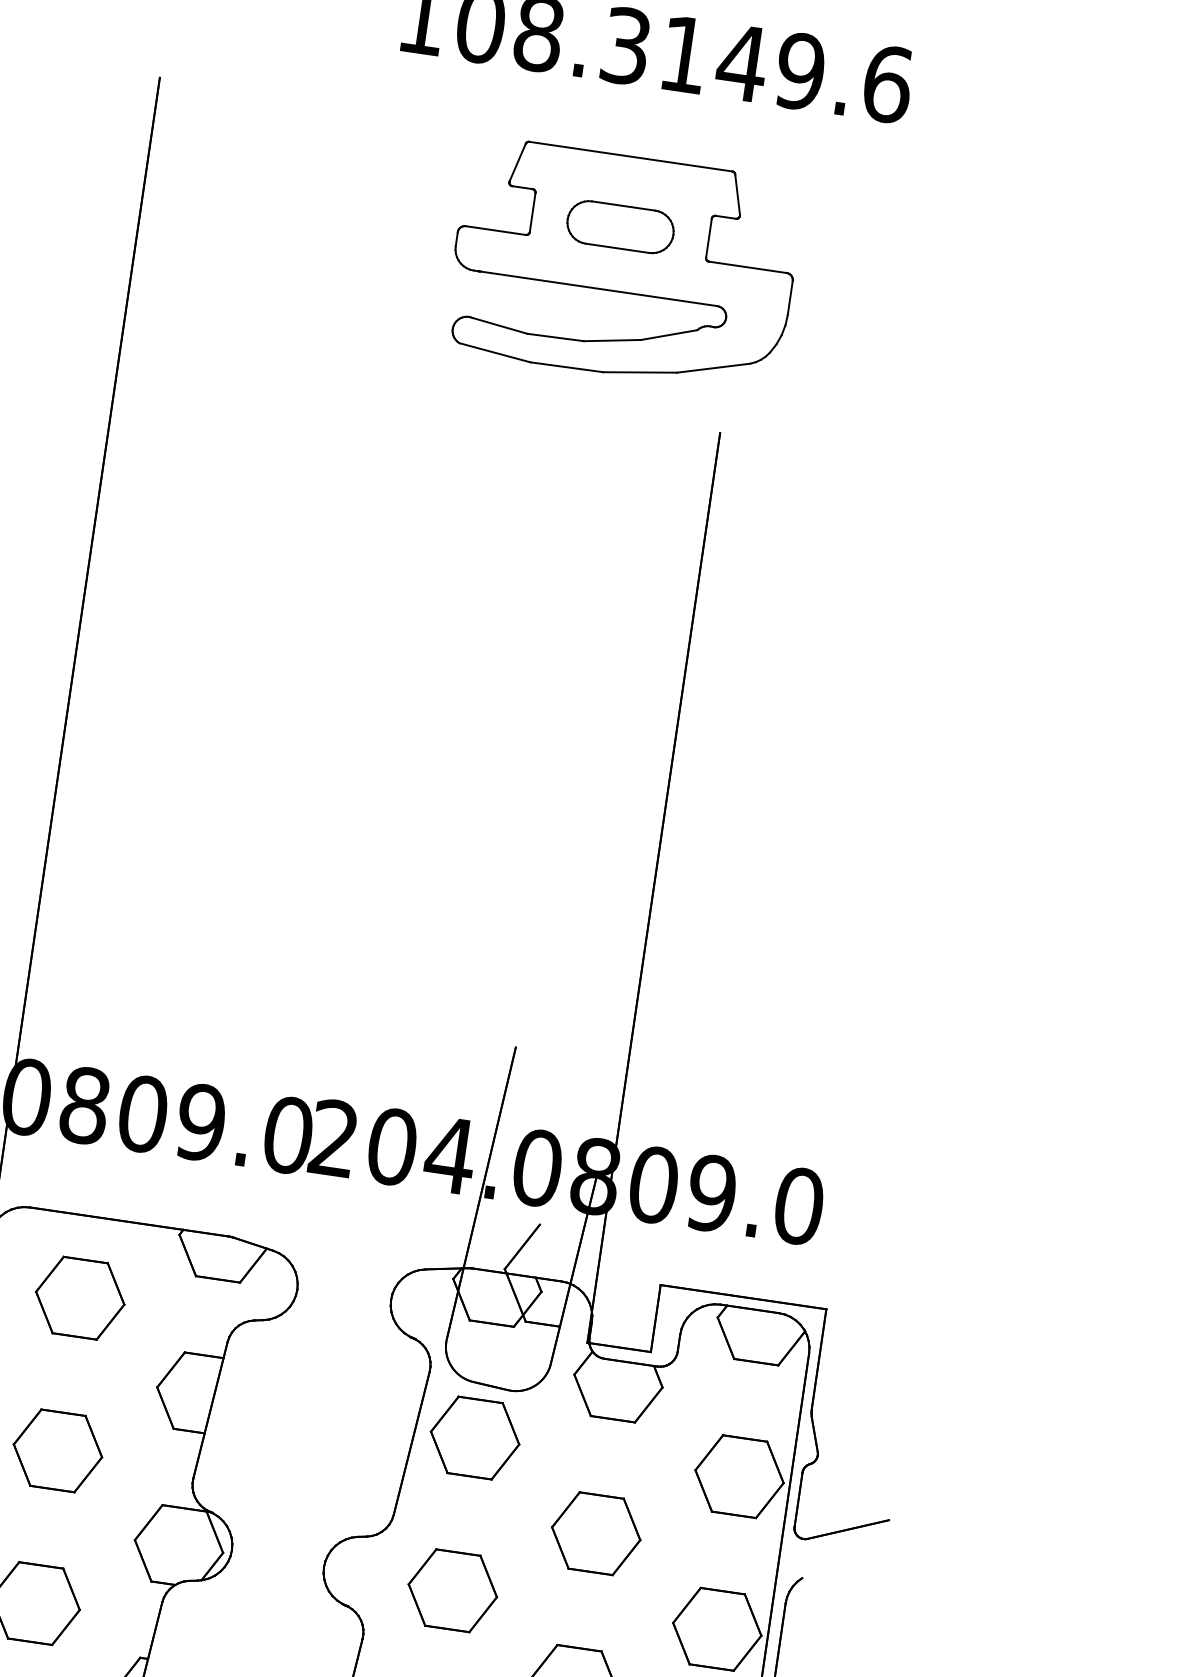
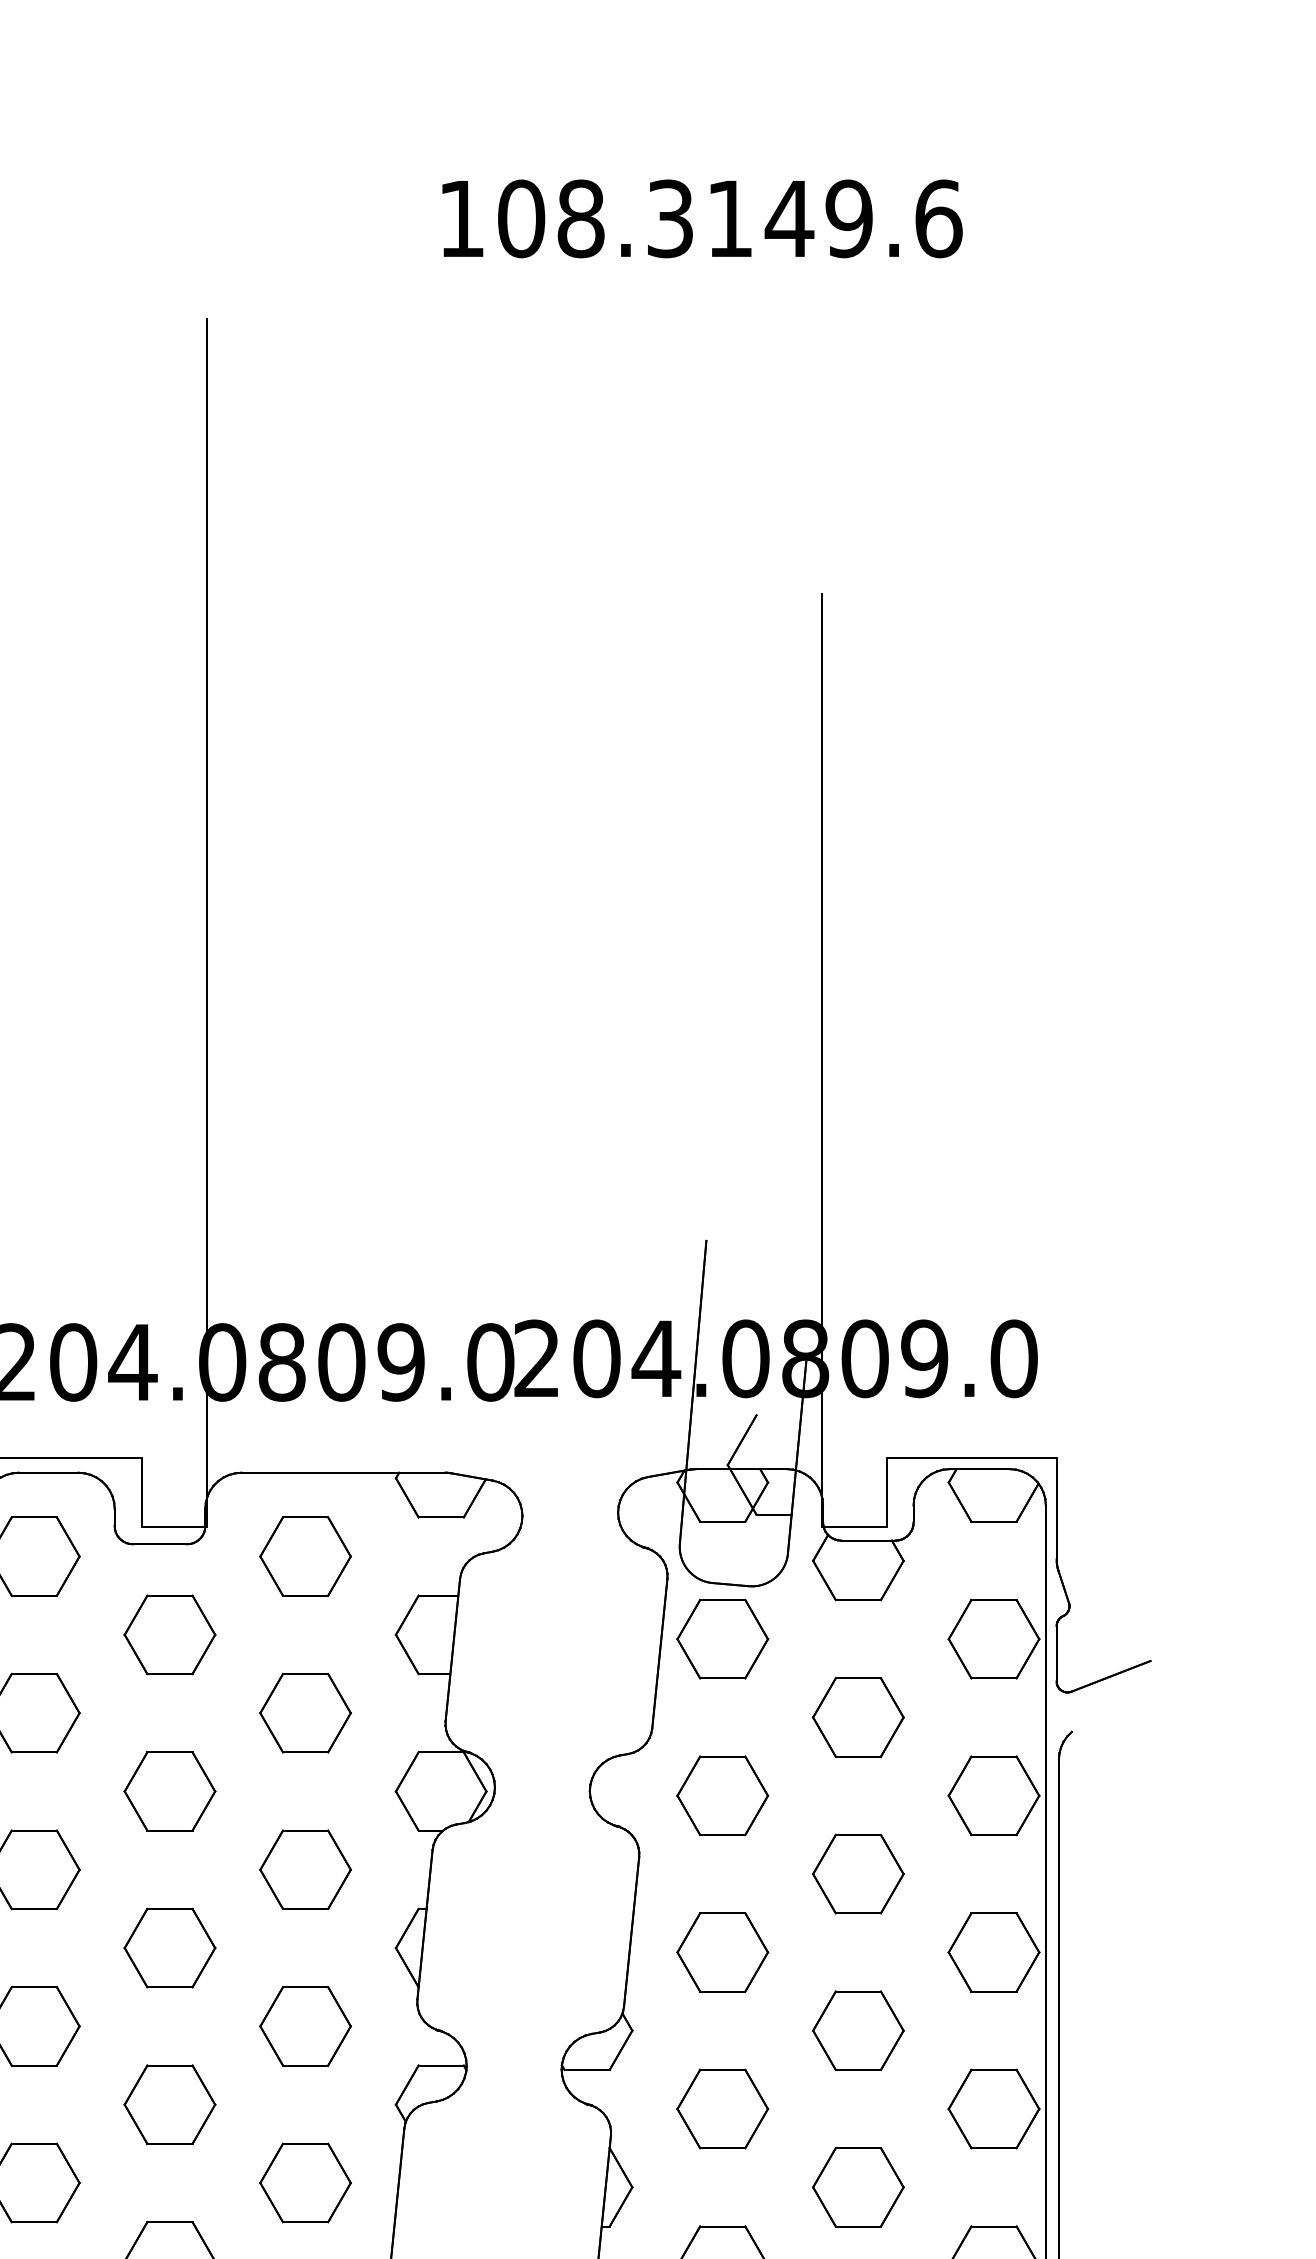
part: (624, 265) -> (700, 439), removed

